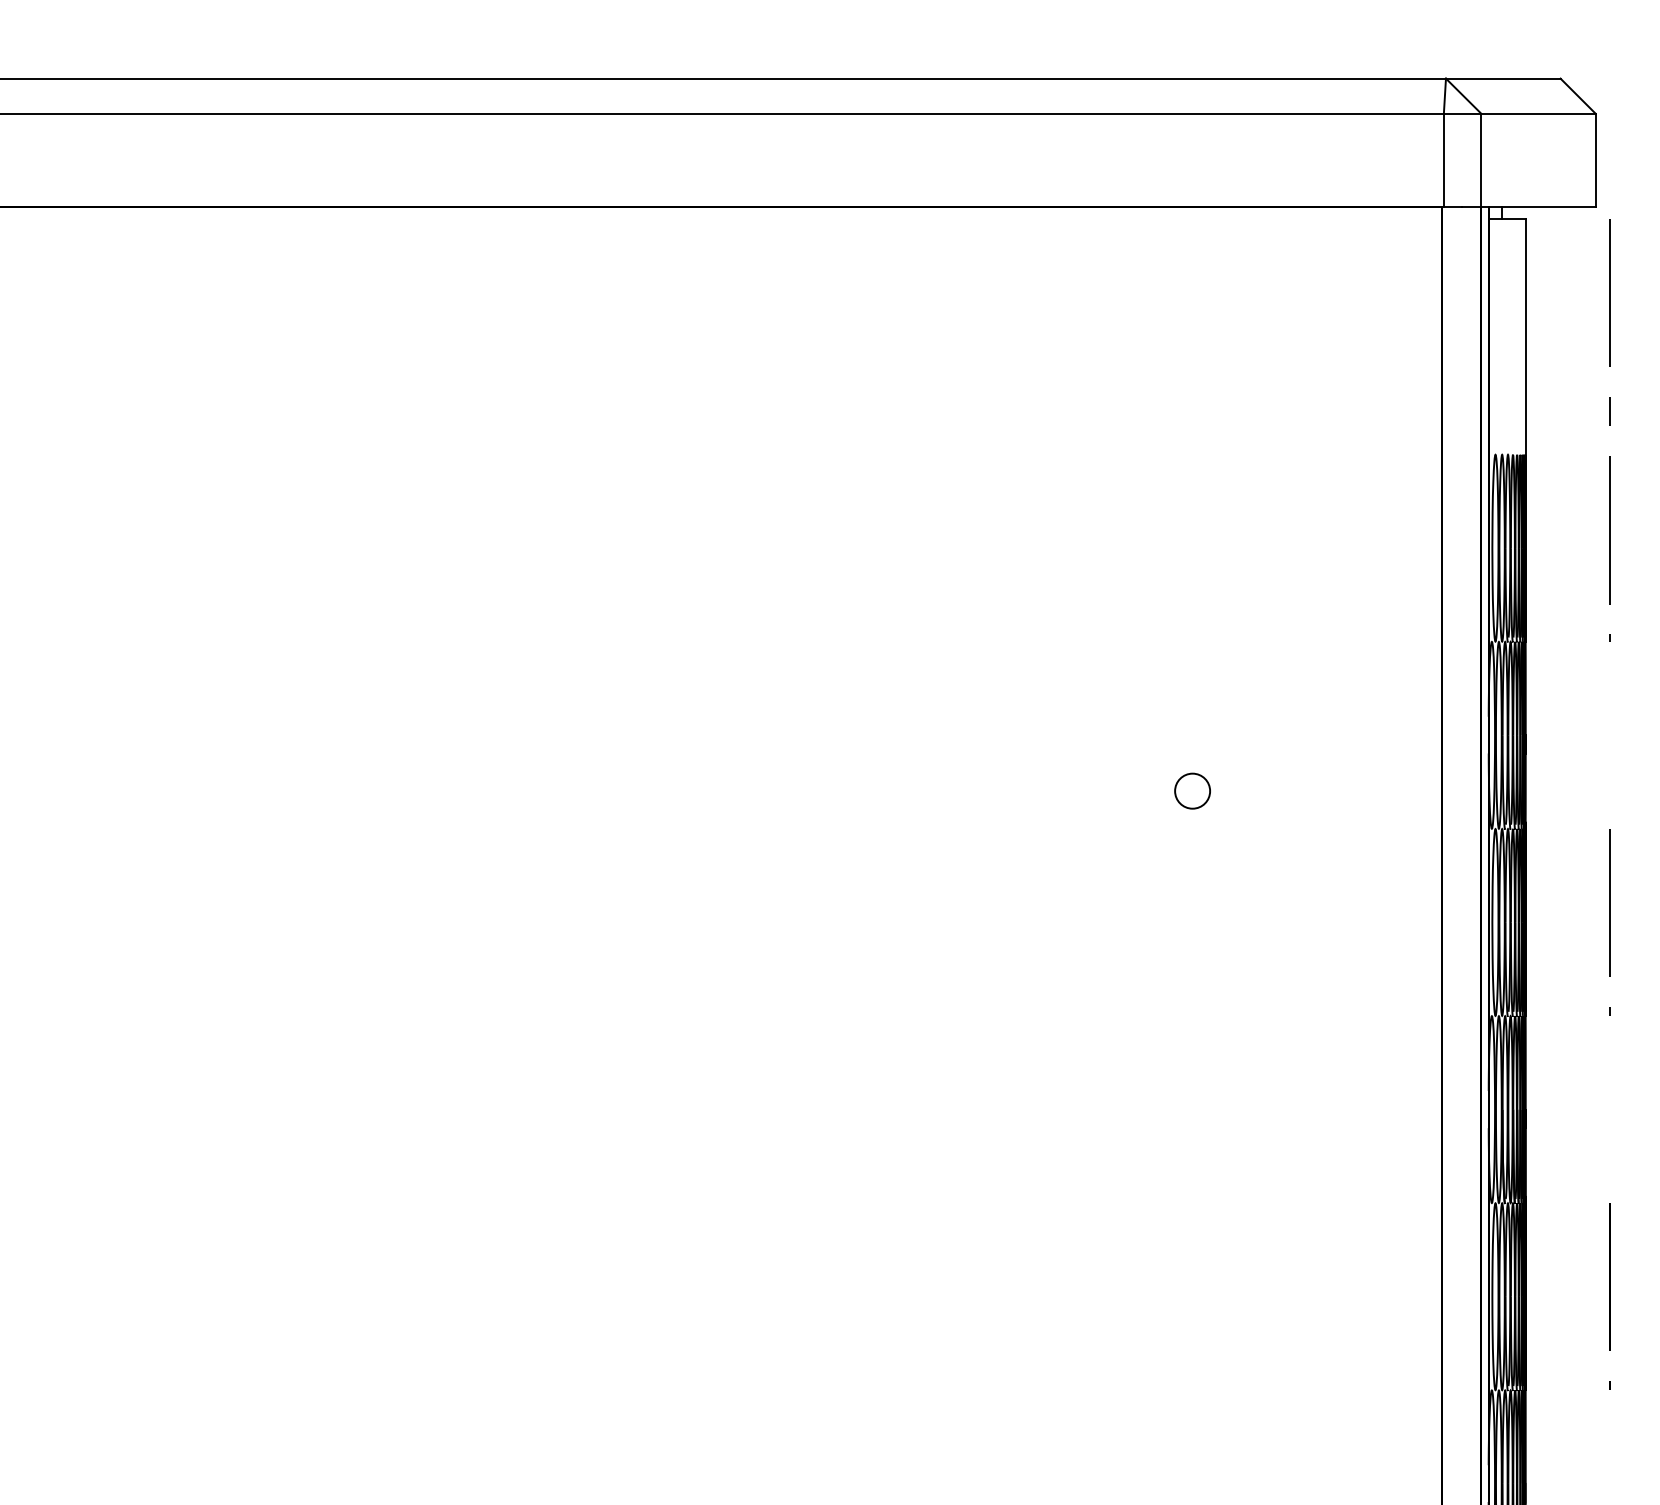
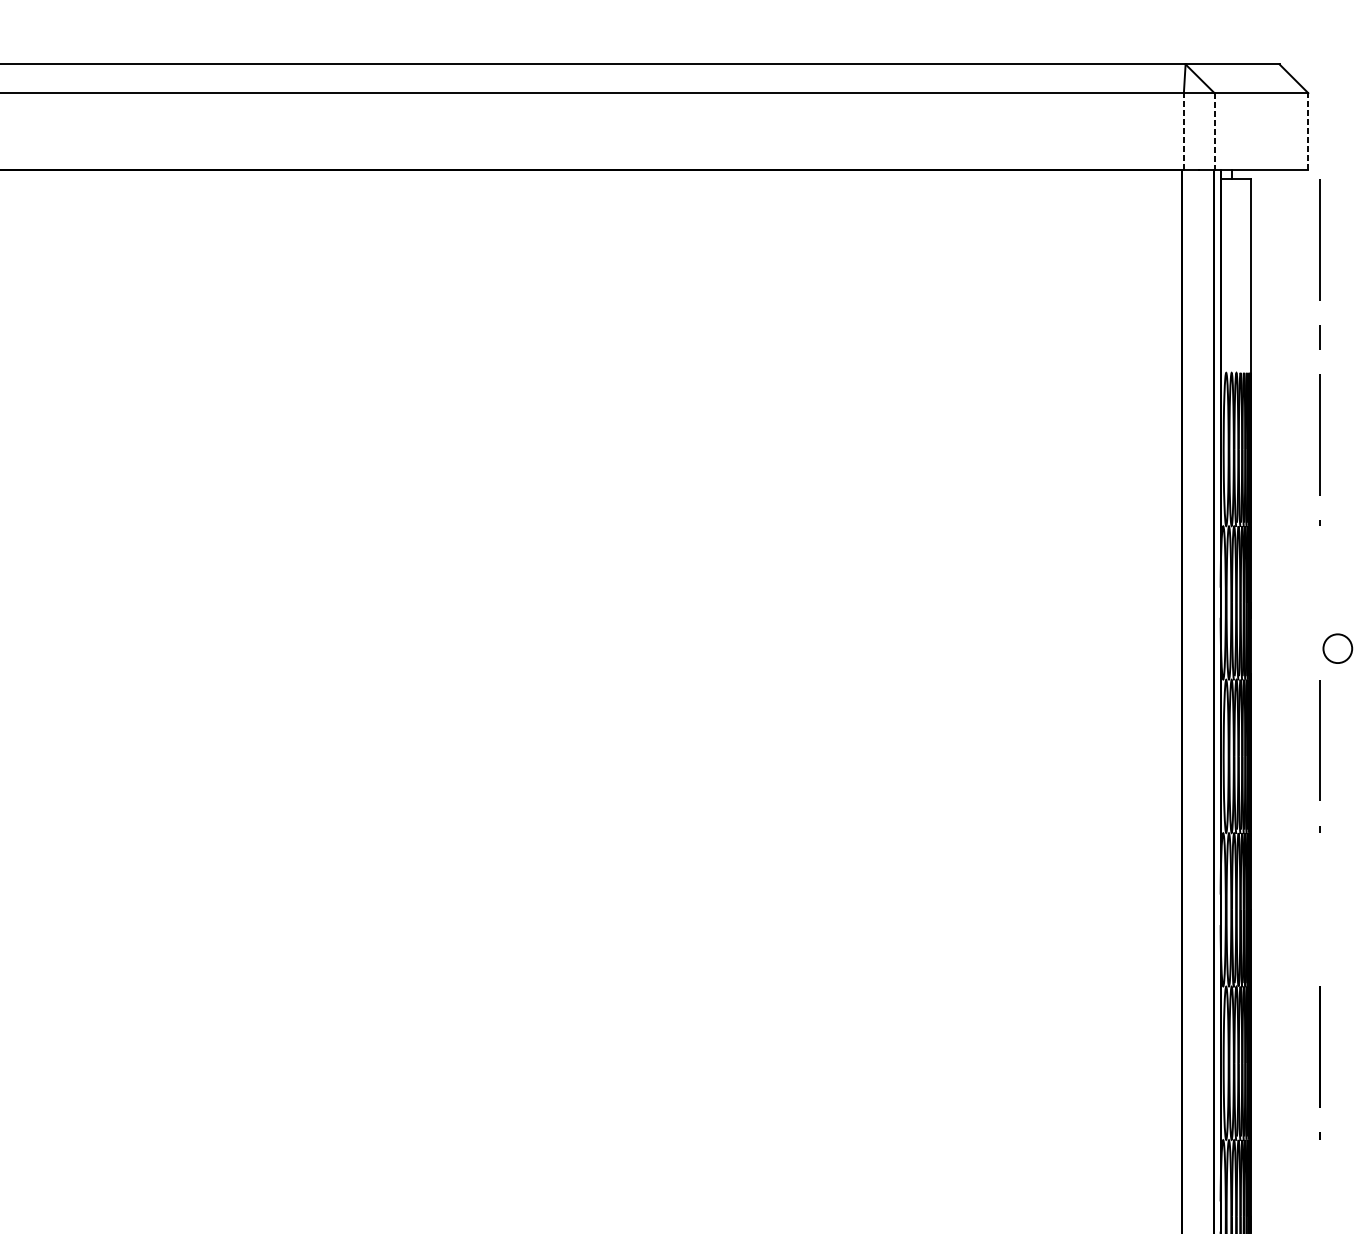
line: (1443, 160) -> (1183, 131), solid -> dashed
line: (1481, 160) -> (1214, 131), solid -> dashed
line: (1595, 160) -> (1308, 131), solid -> dashed
circle: (1192, 790) -> (1337, 648), moved

